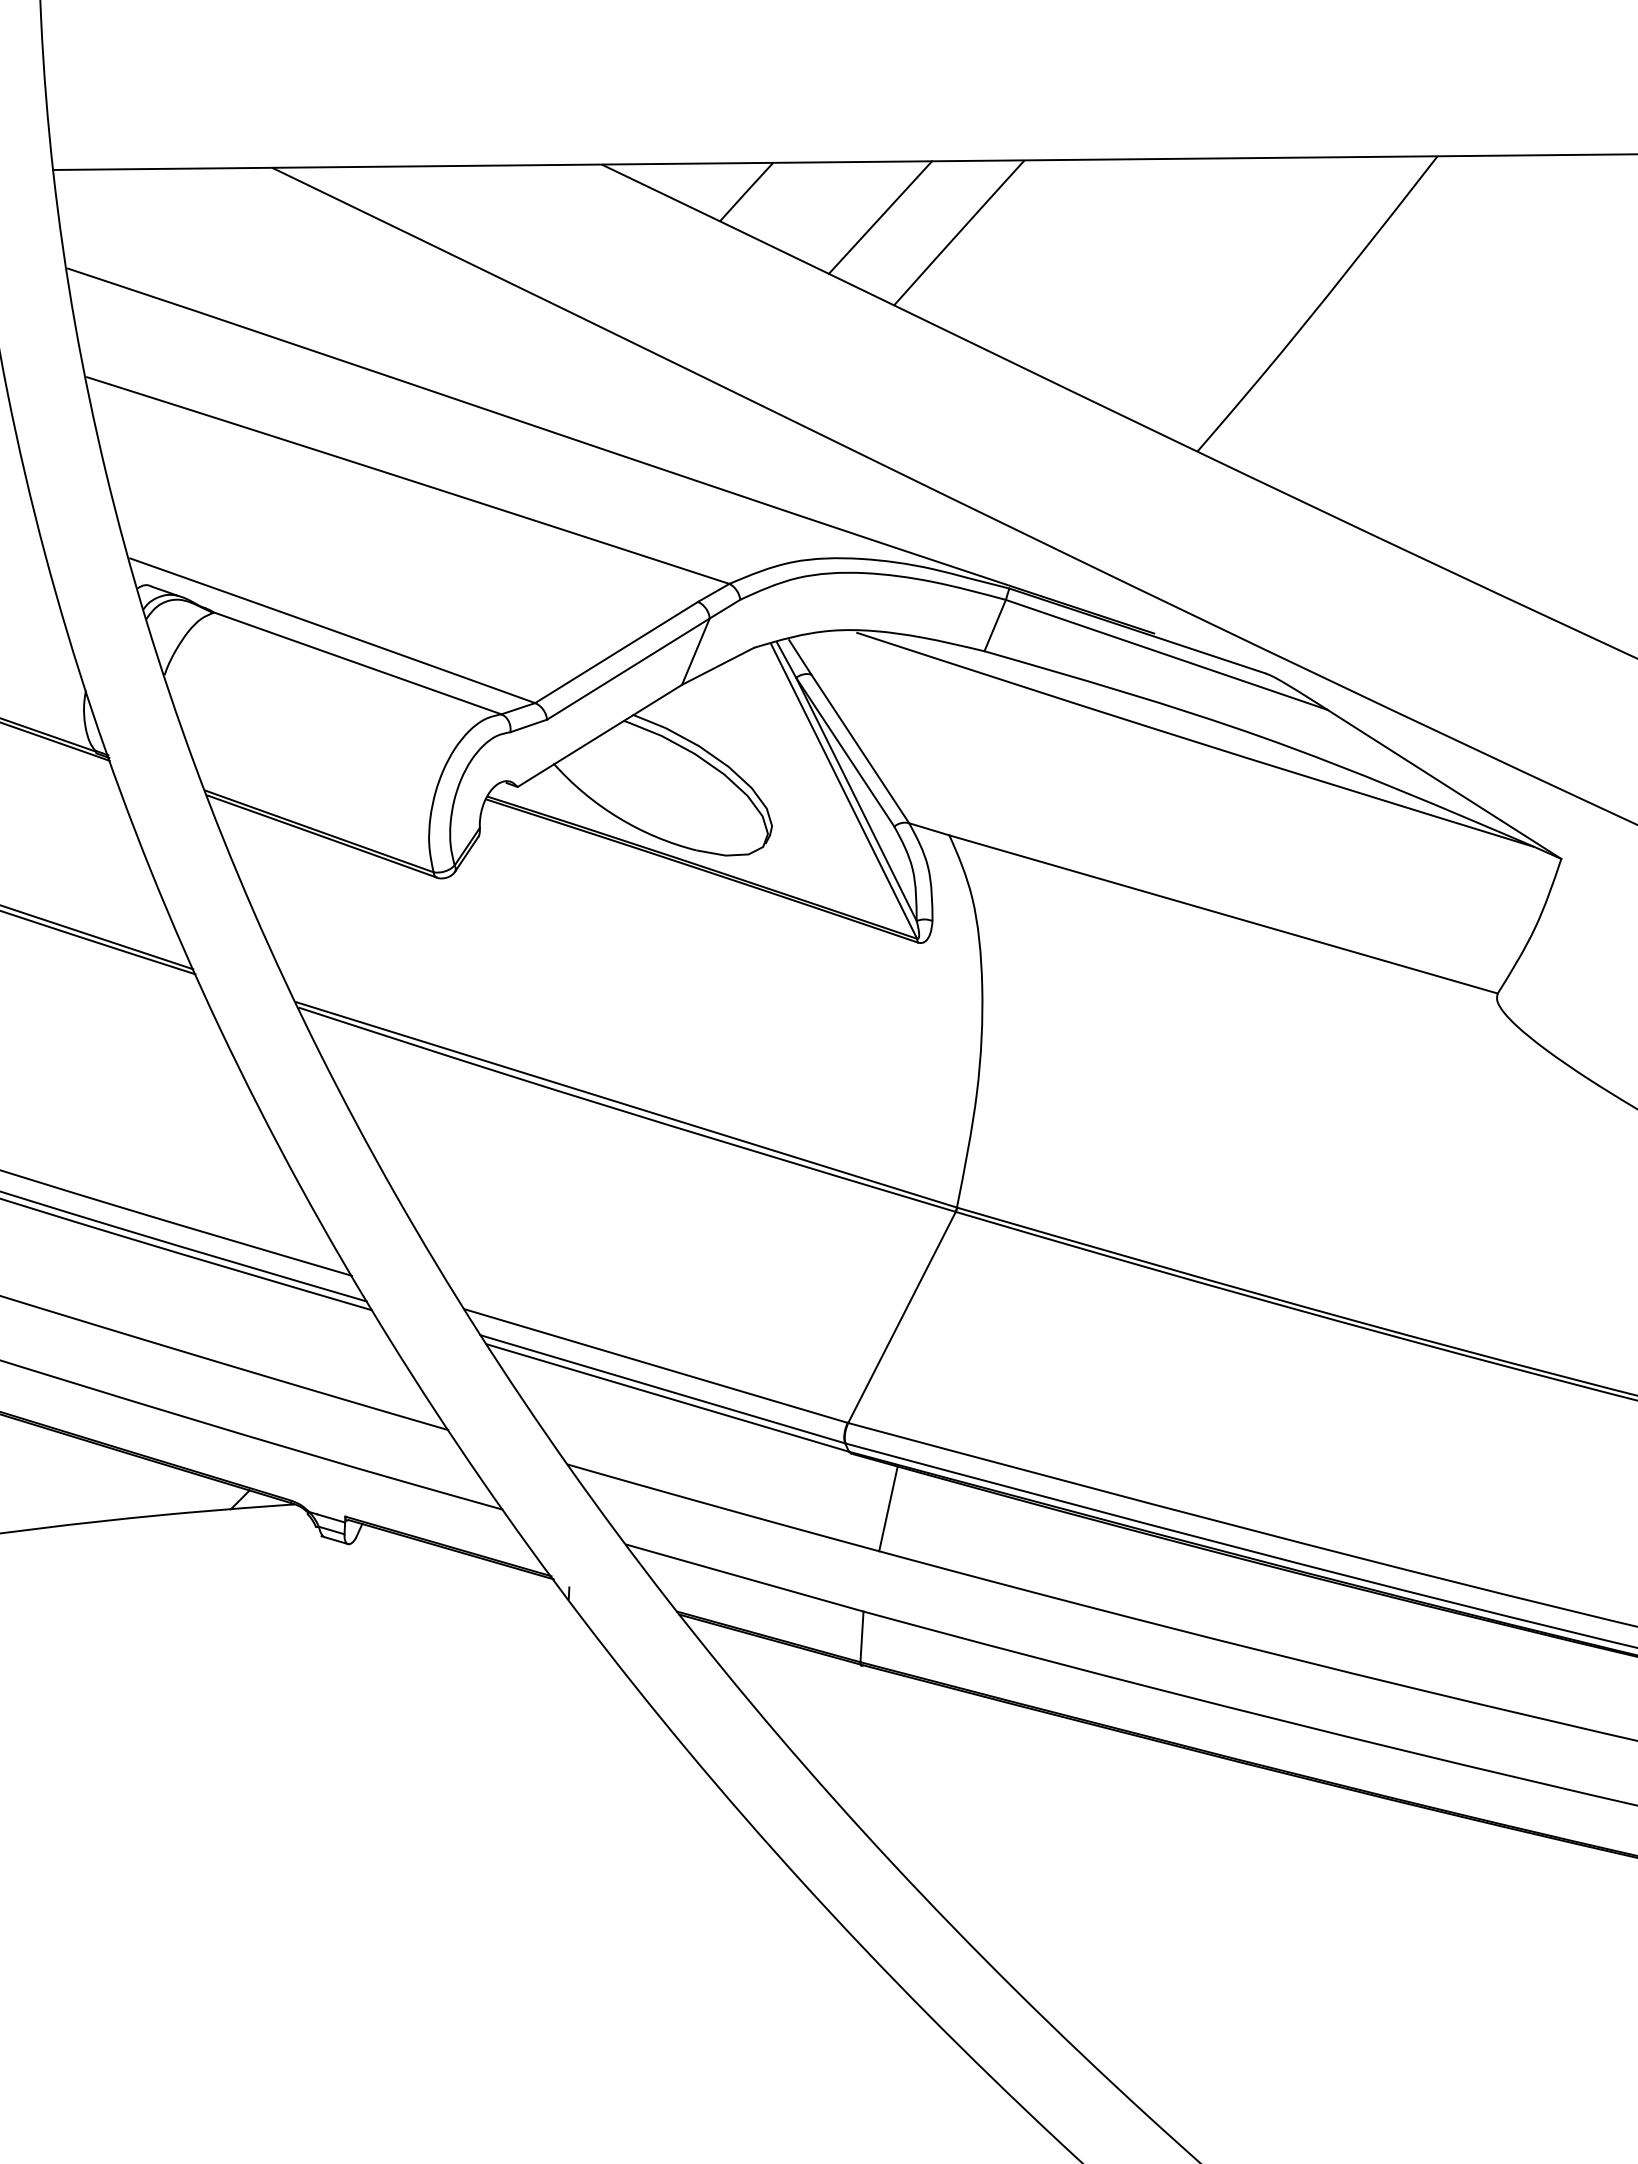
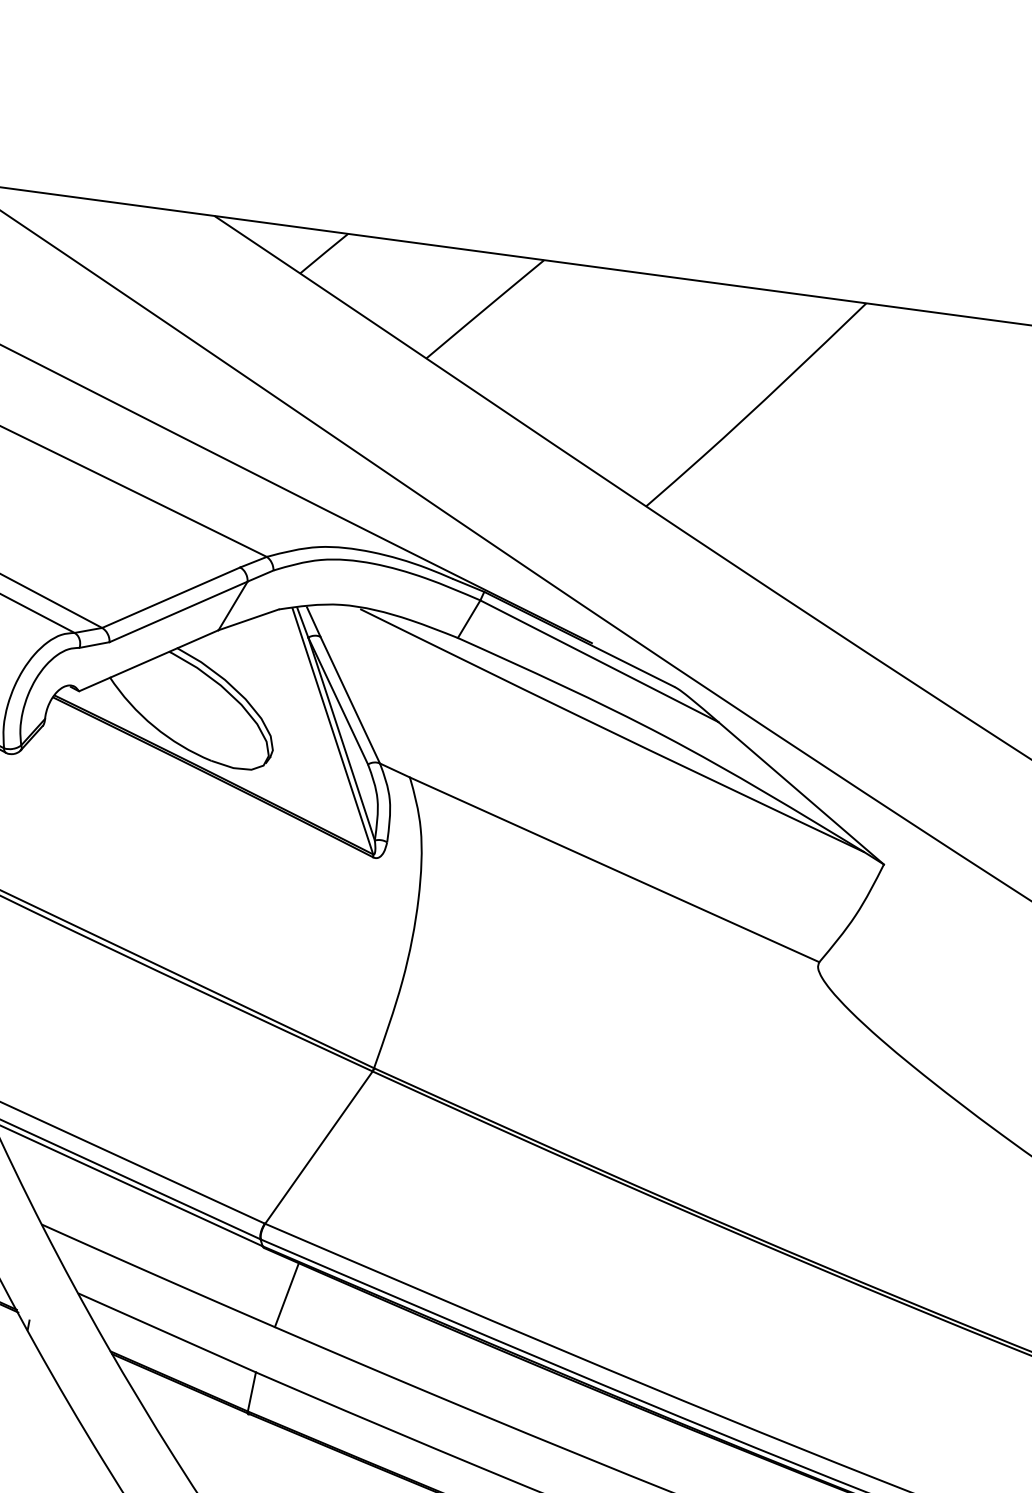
line: (880, 217) -> (425, 288), removed

